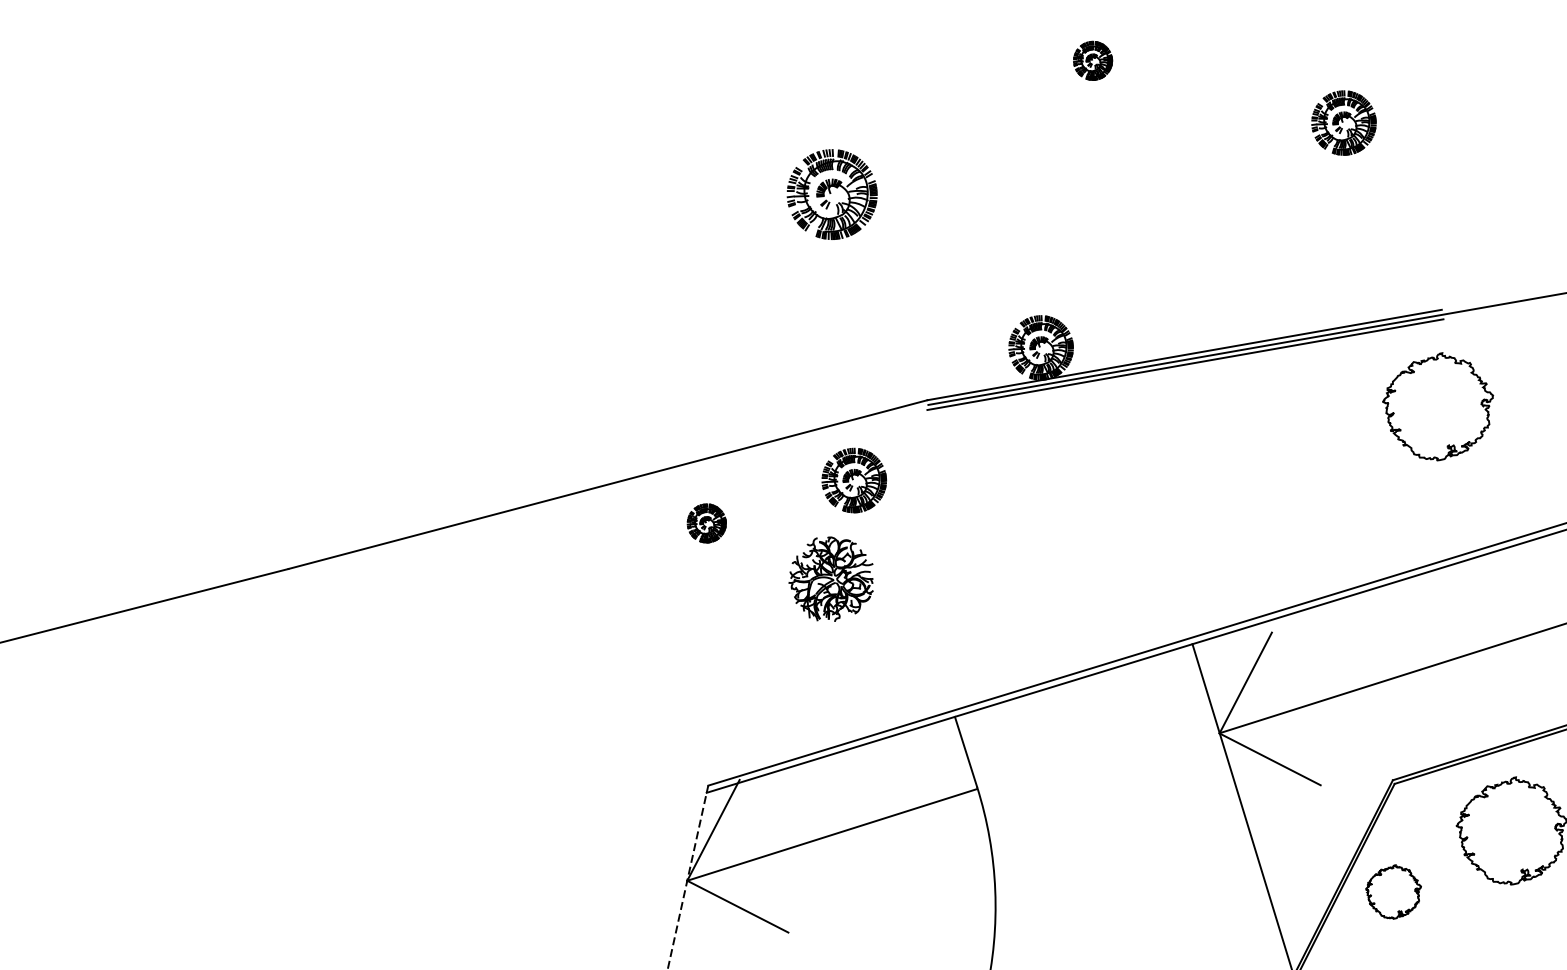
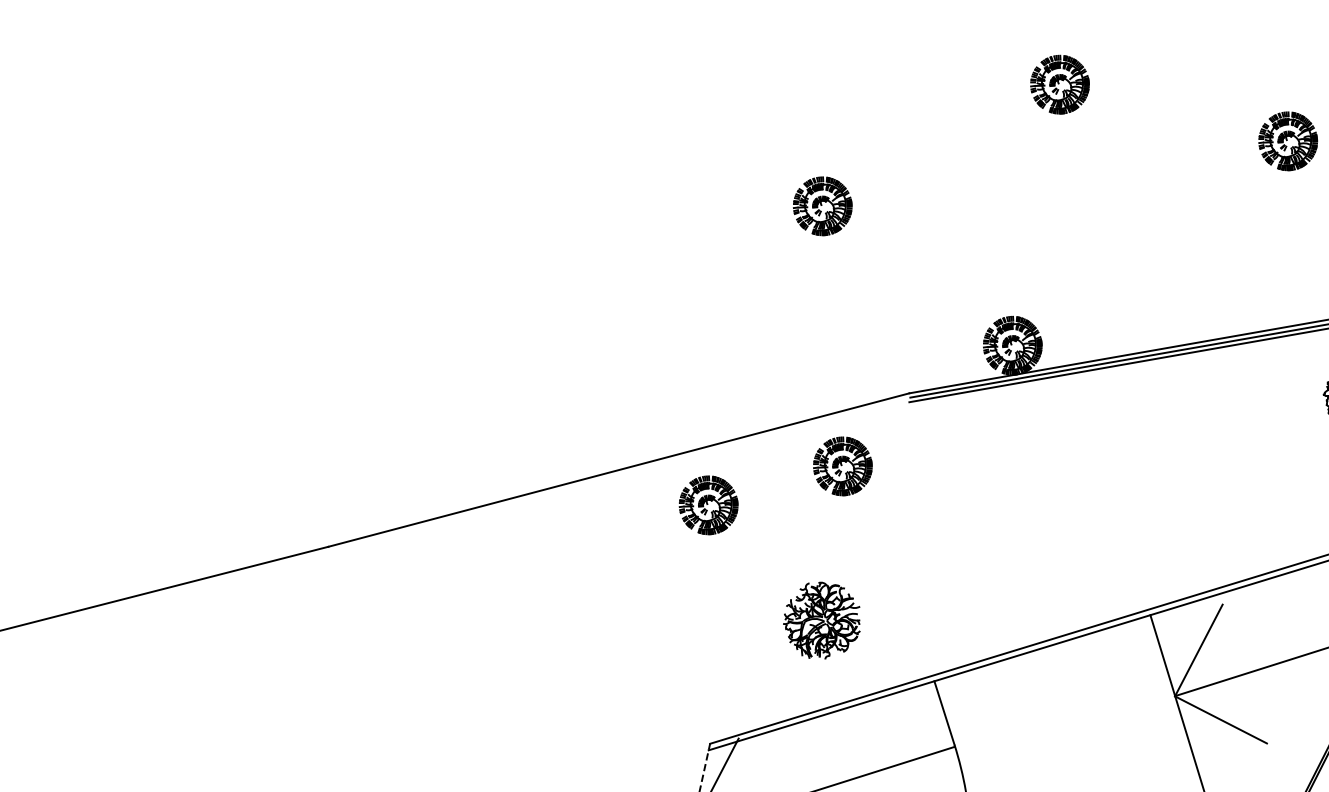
part: (1092, 60) -> (1059, 84), size x1.67
part: (831, 194) -> (822, 206), size x0.71
part: (706, 523) -> (708, 505), size x1.67
part: (830, 578) -> (821, 620), moved

